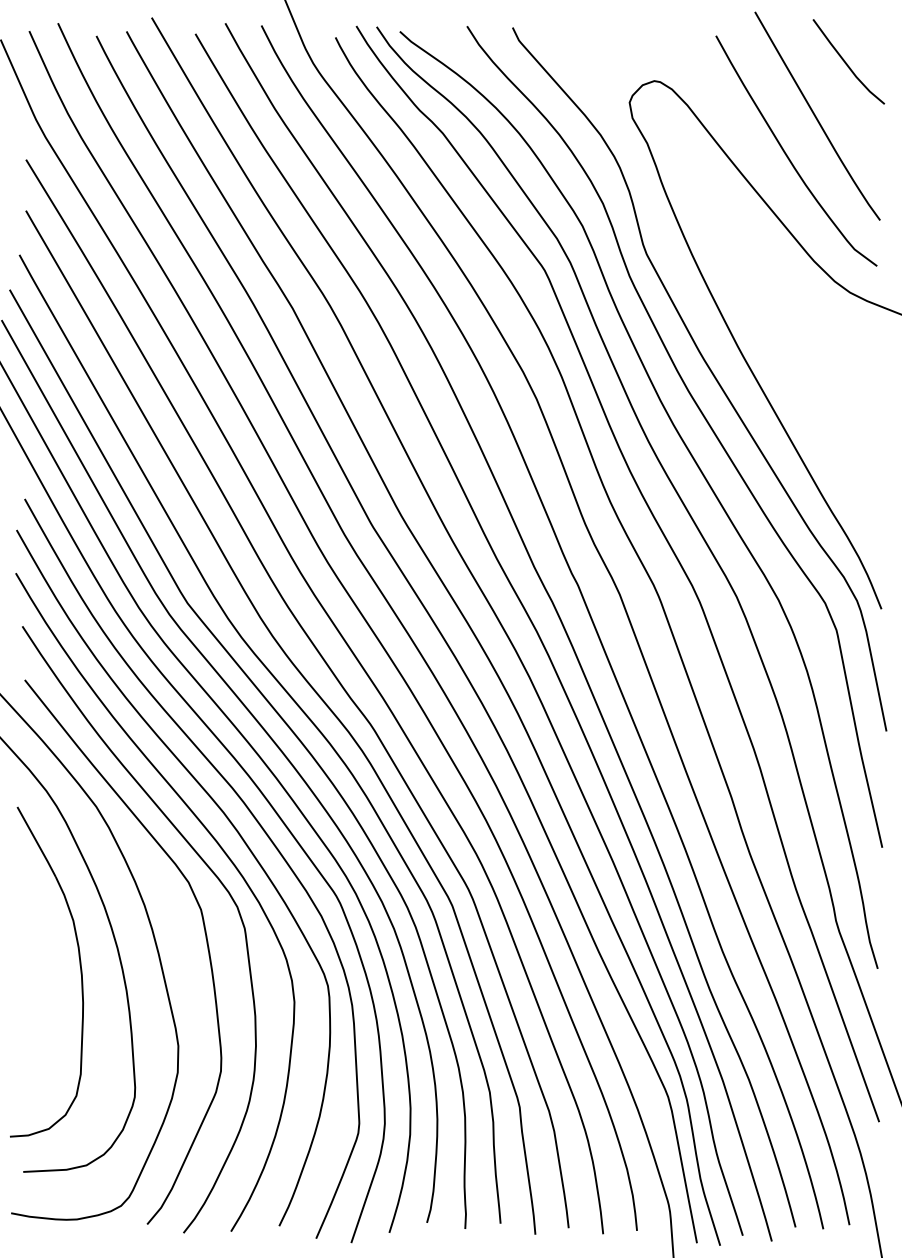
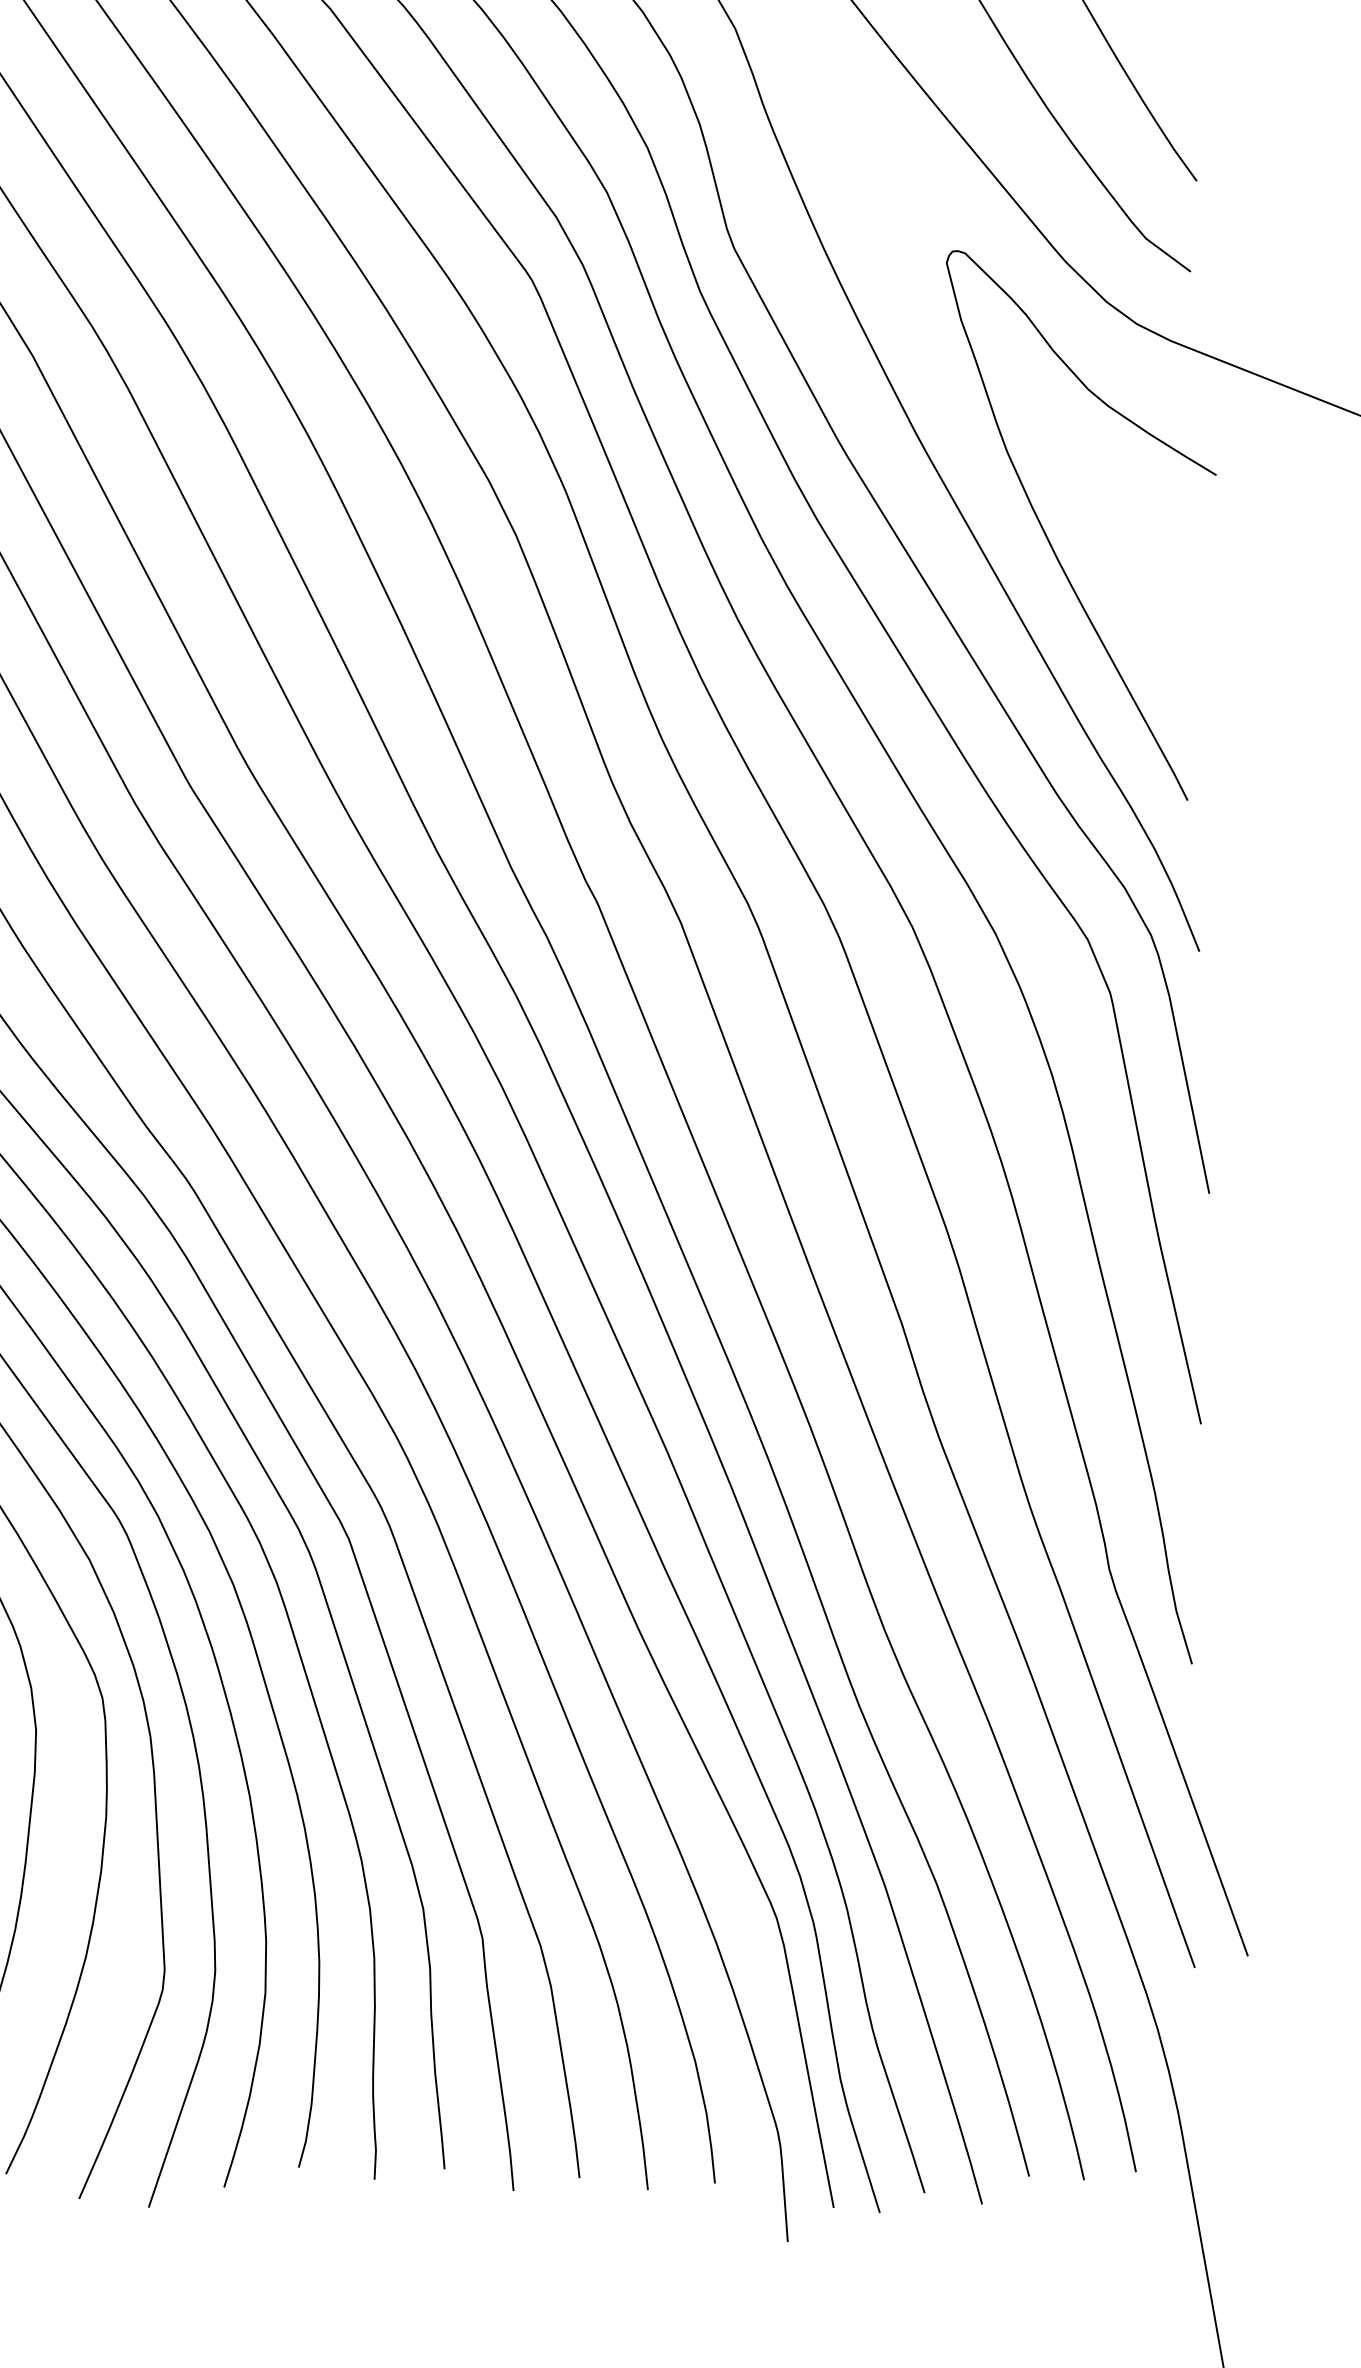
curve: (806, 401) -> (1050, 539), added

